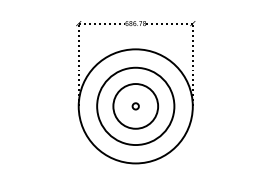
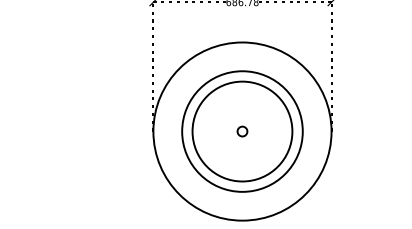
circle: (135, 106) -> (242, 131), size x1.43

